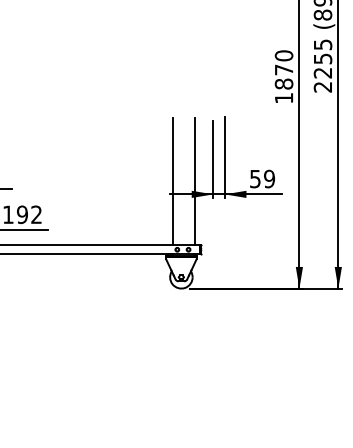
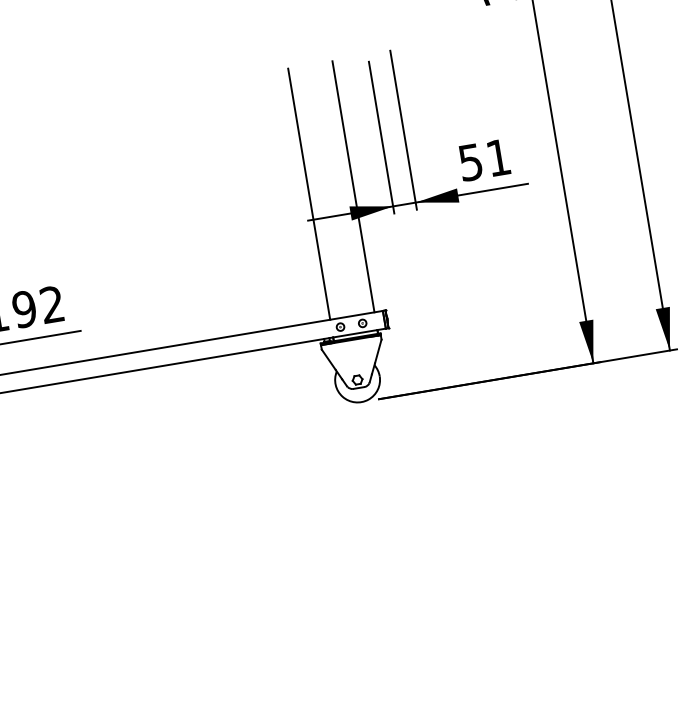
text: (269, 178) -> (498, 156), 59 -> 51

